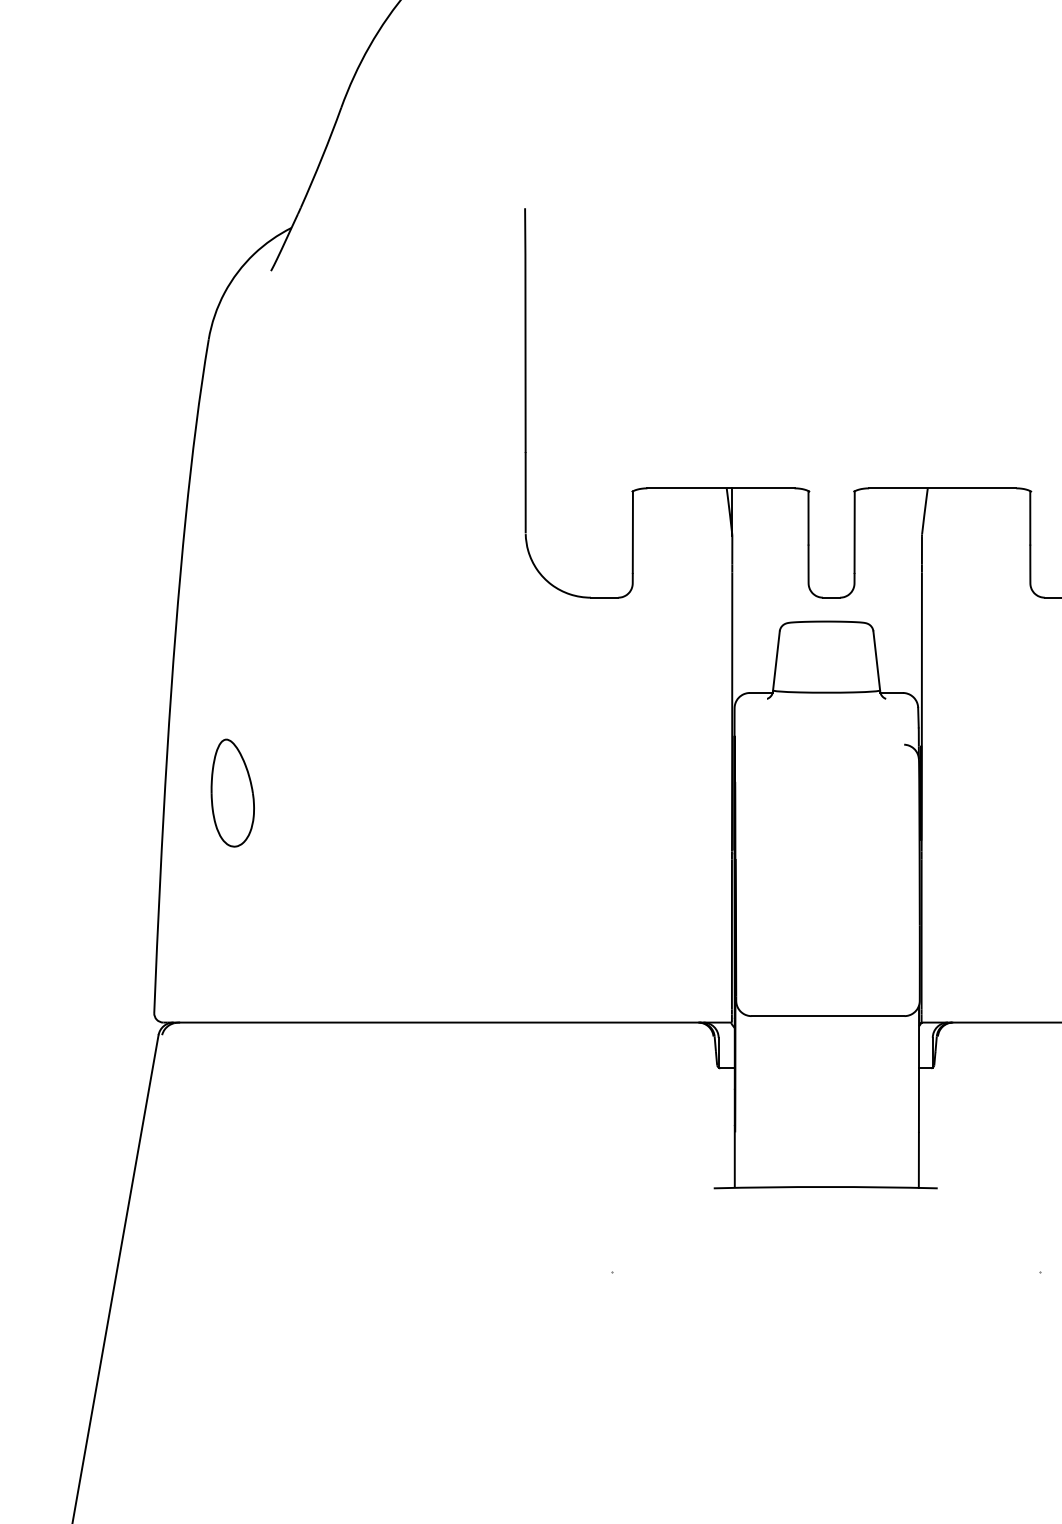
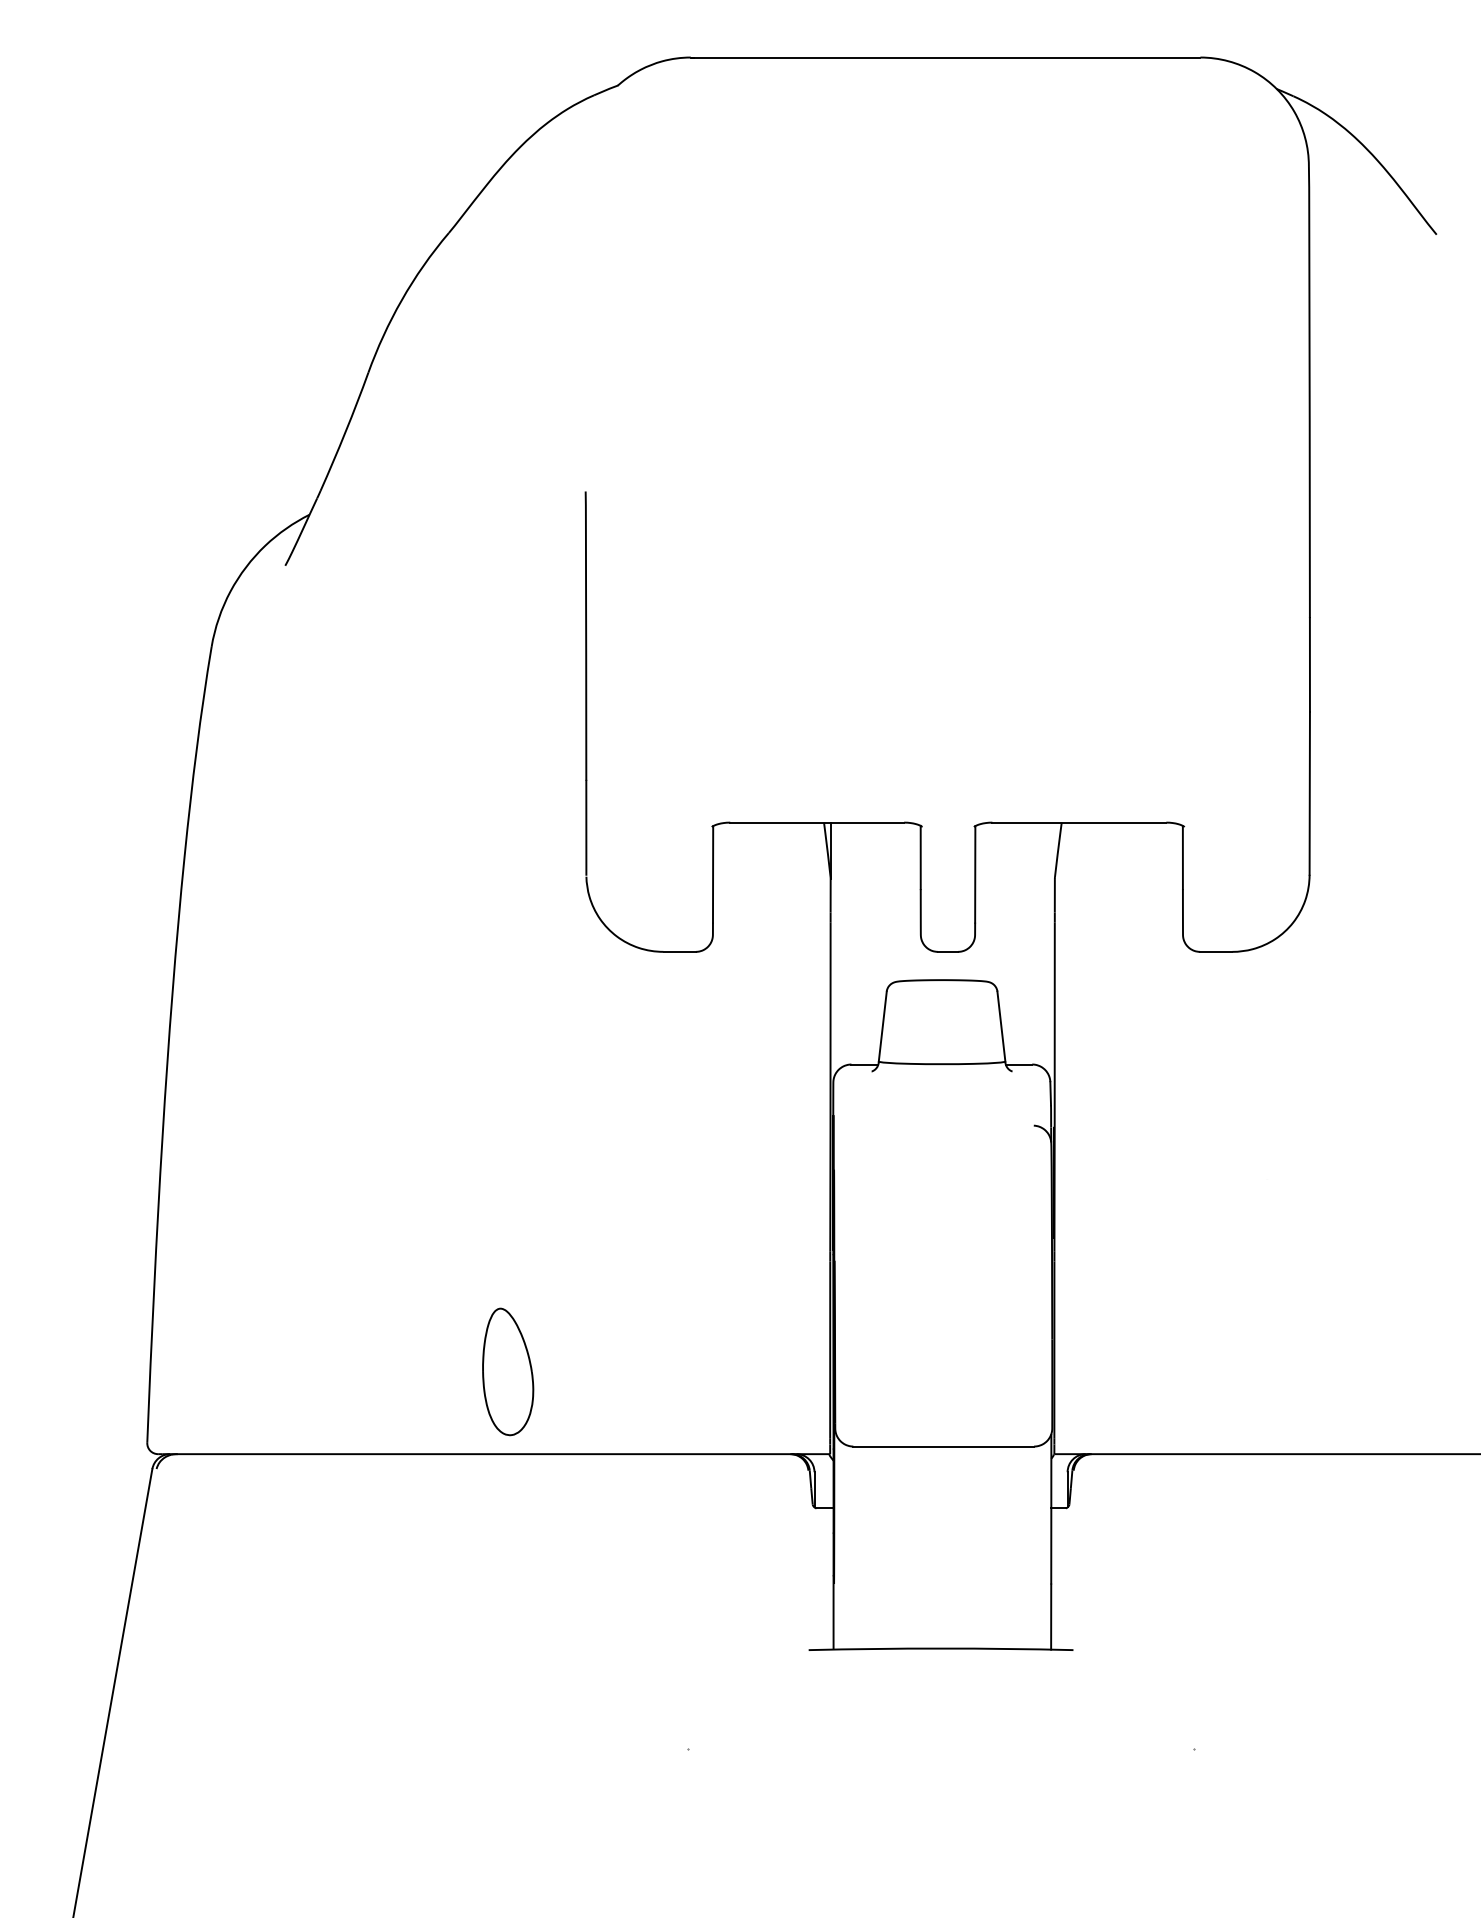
part: (233, 792) -> (508, 1371), moved

